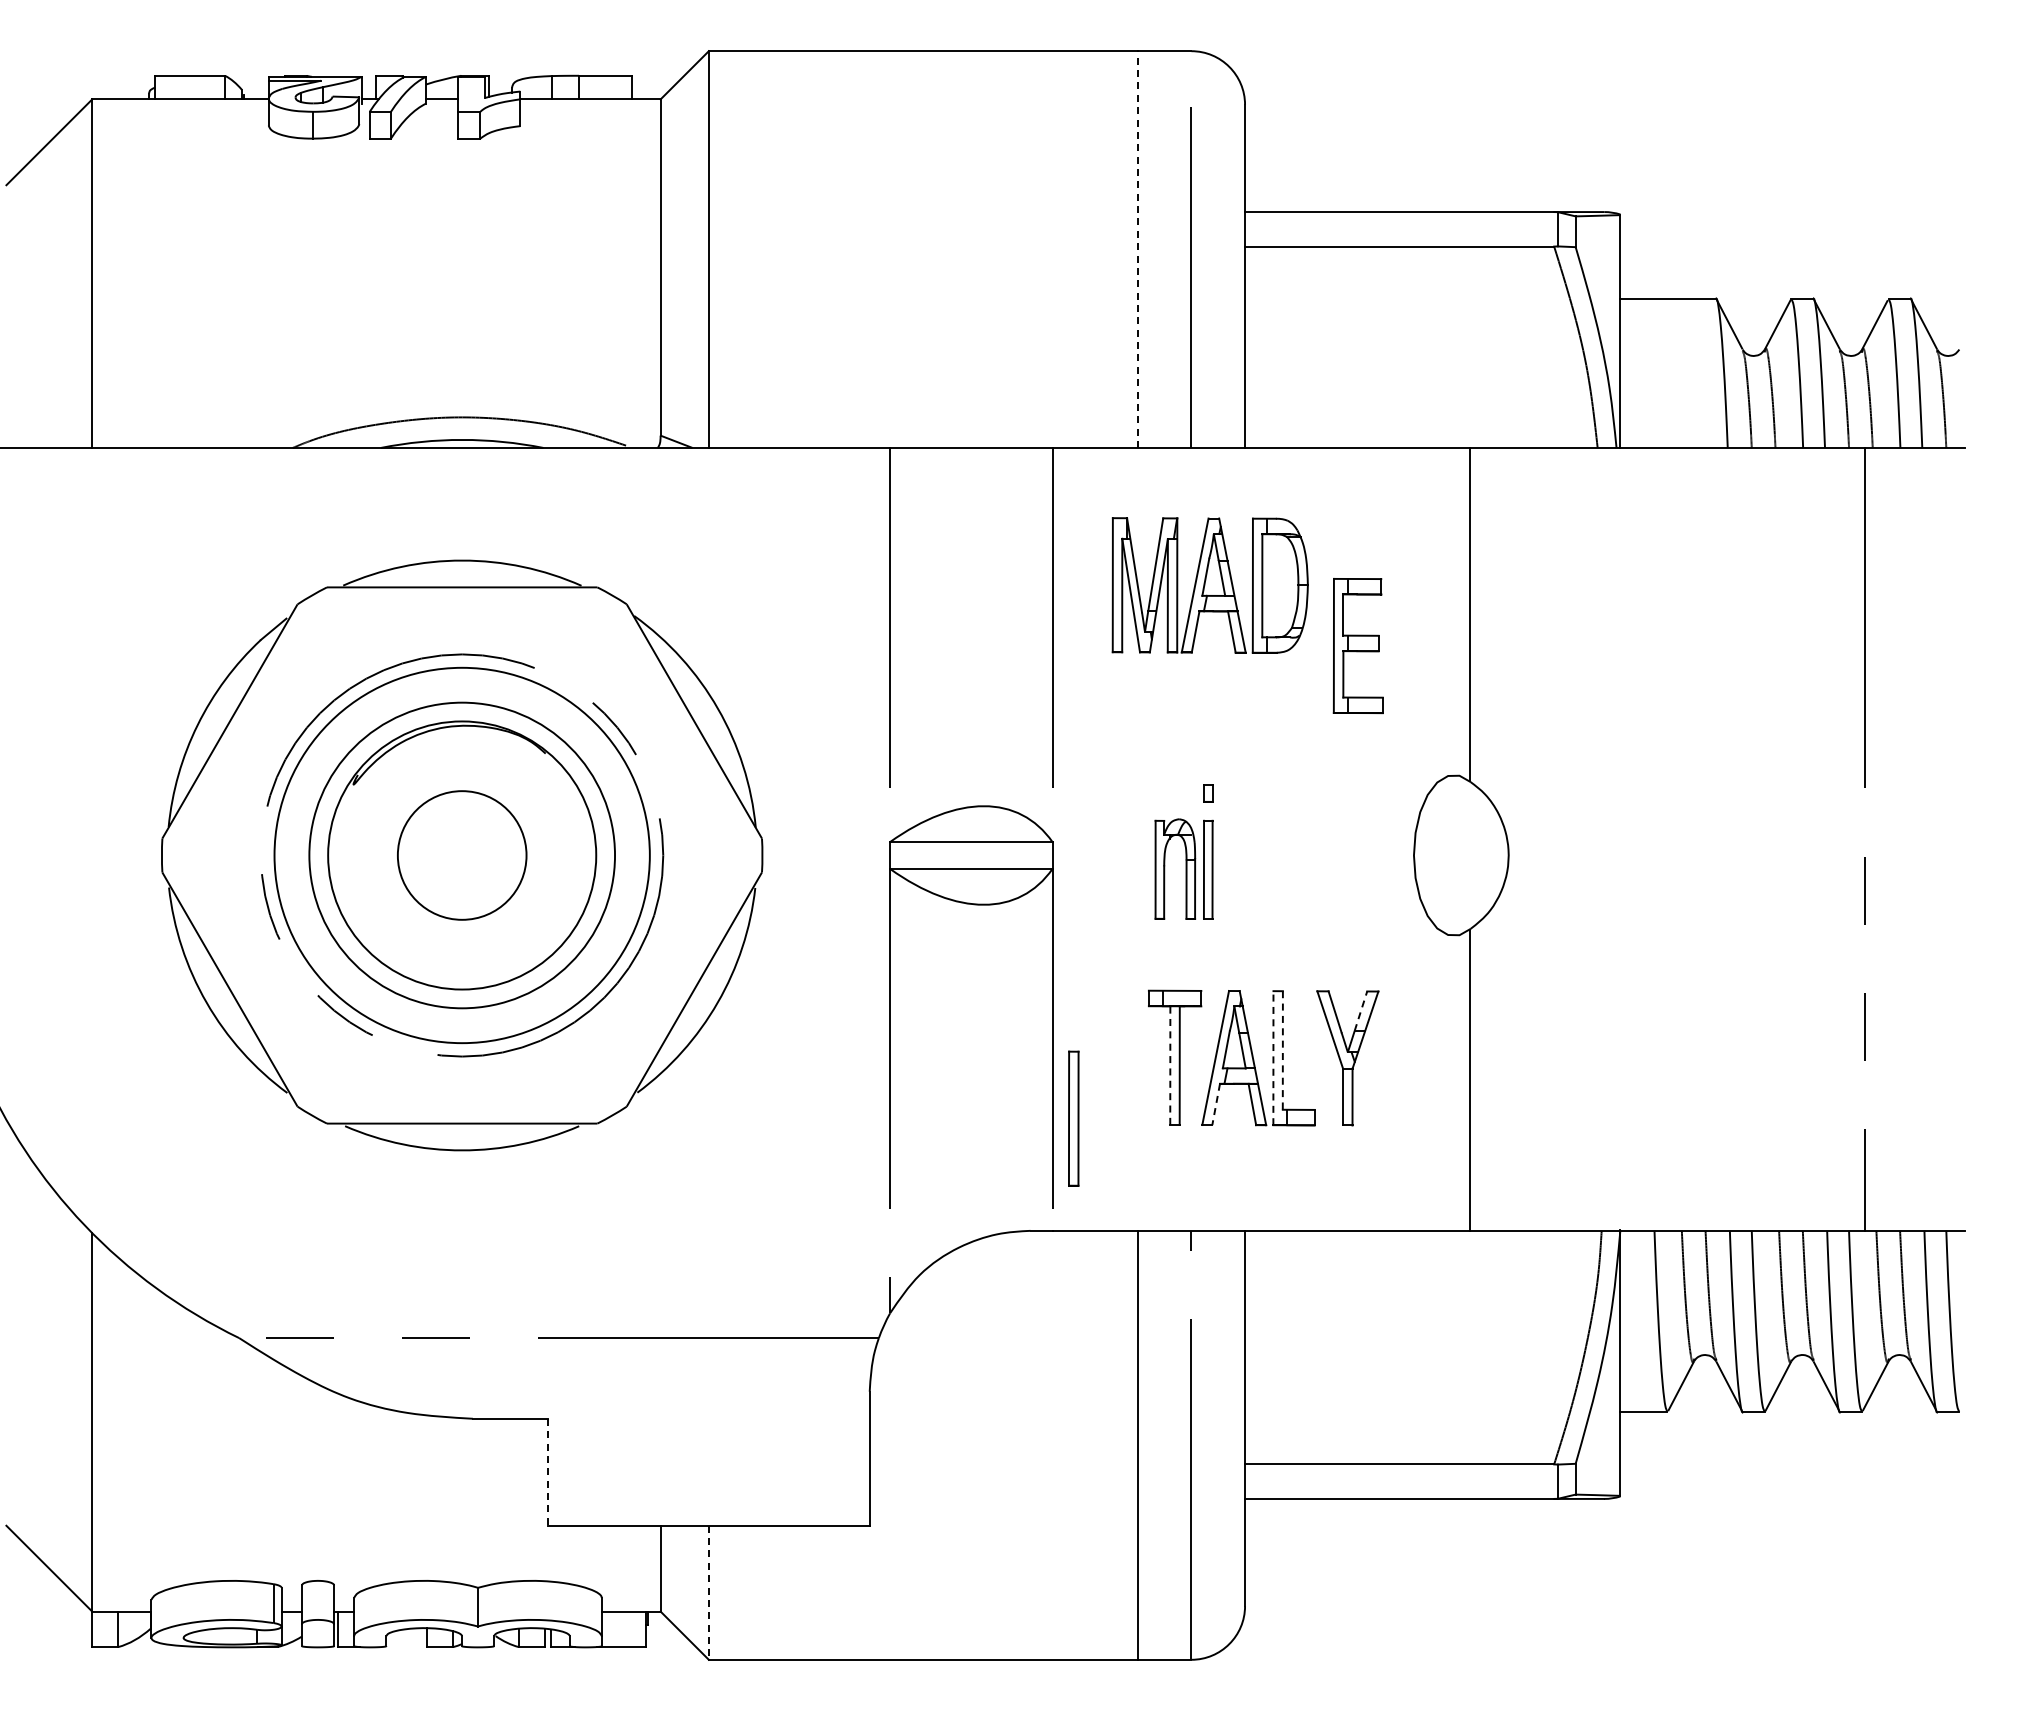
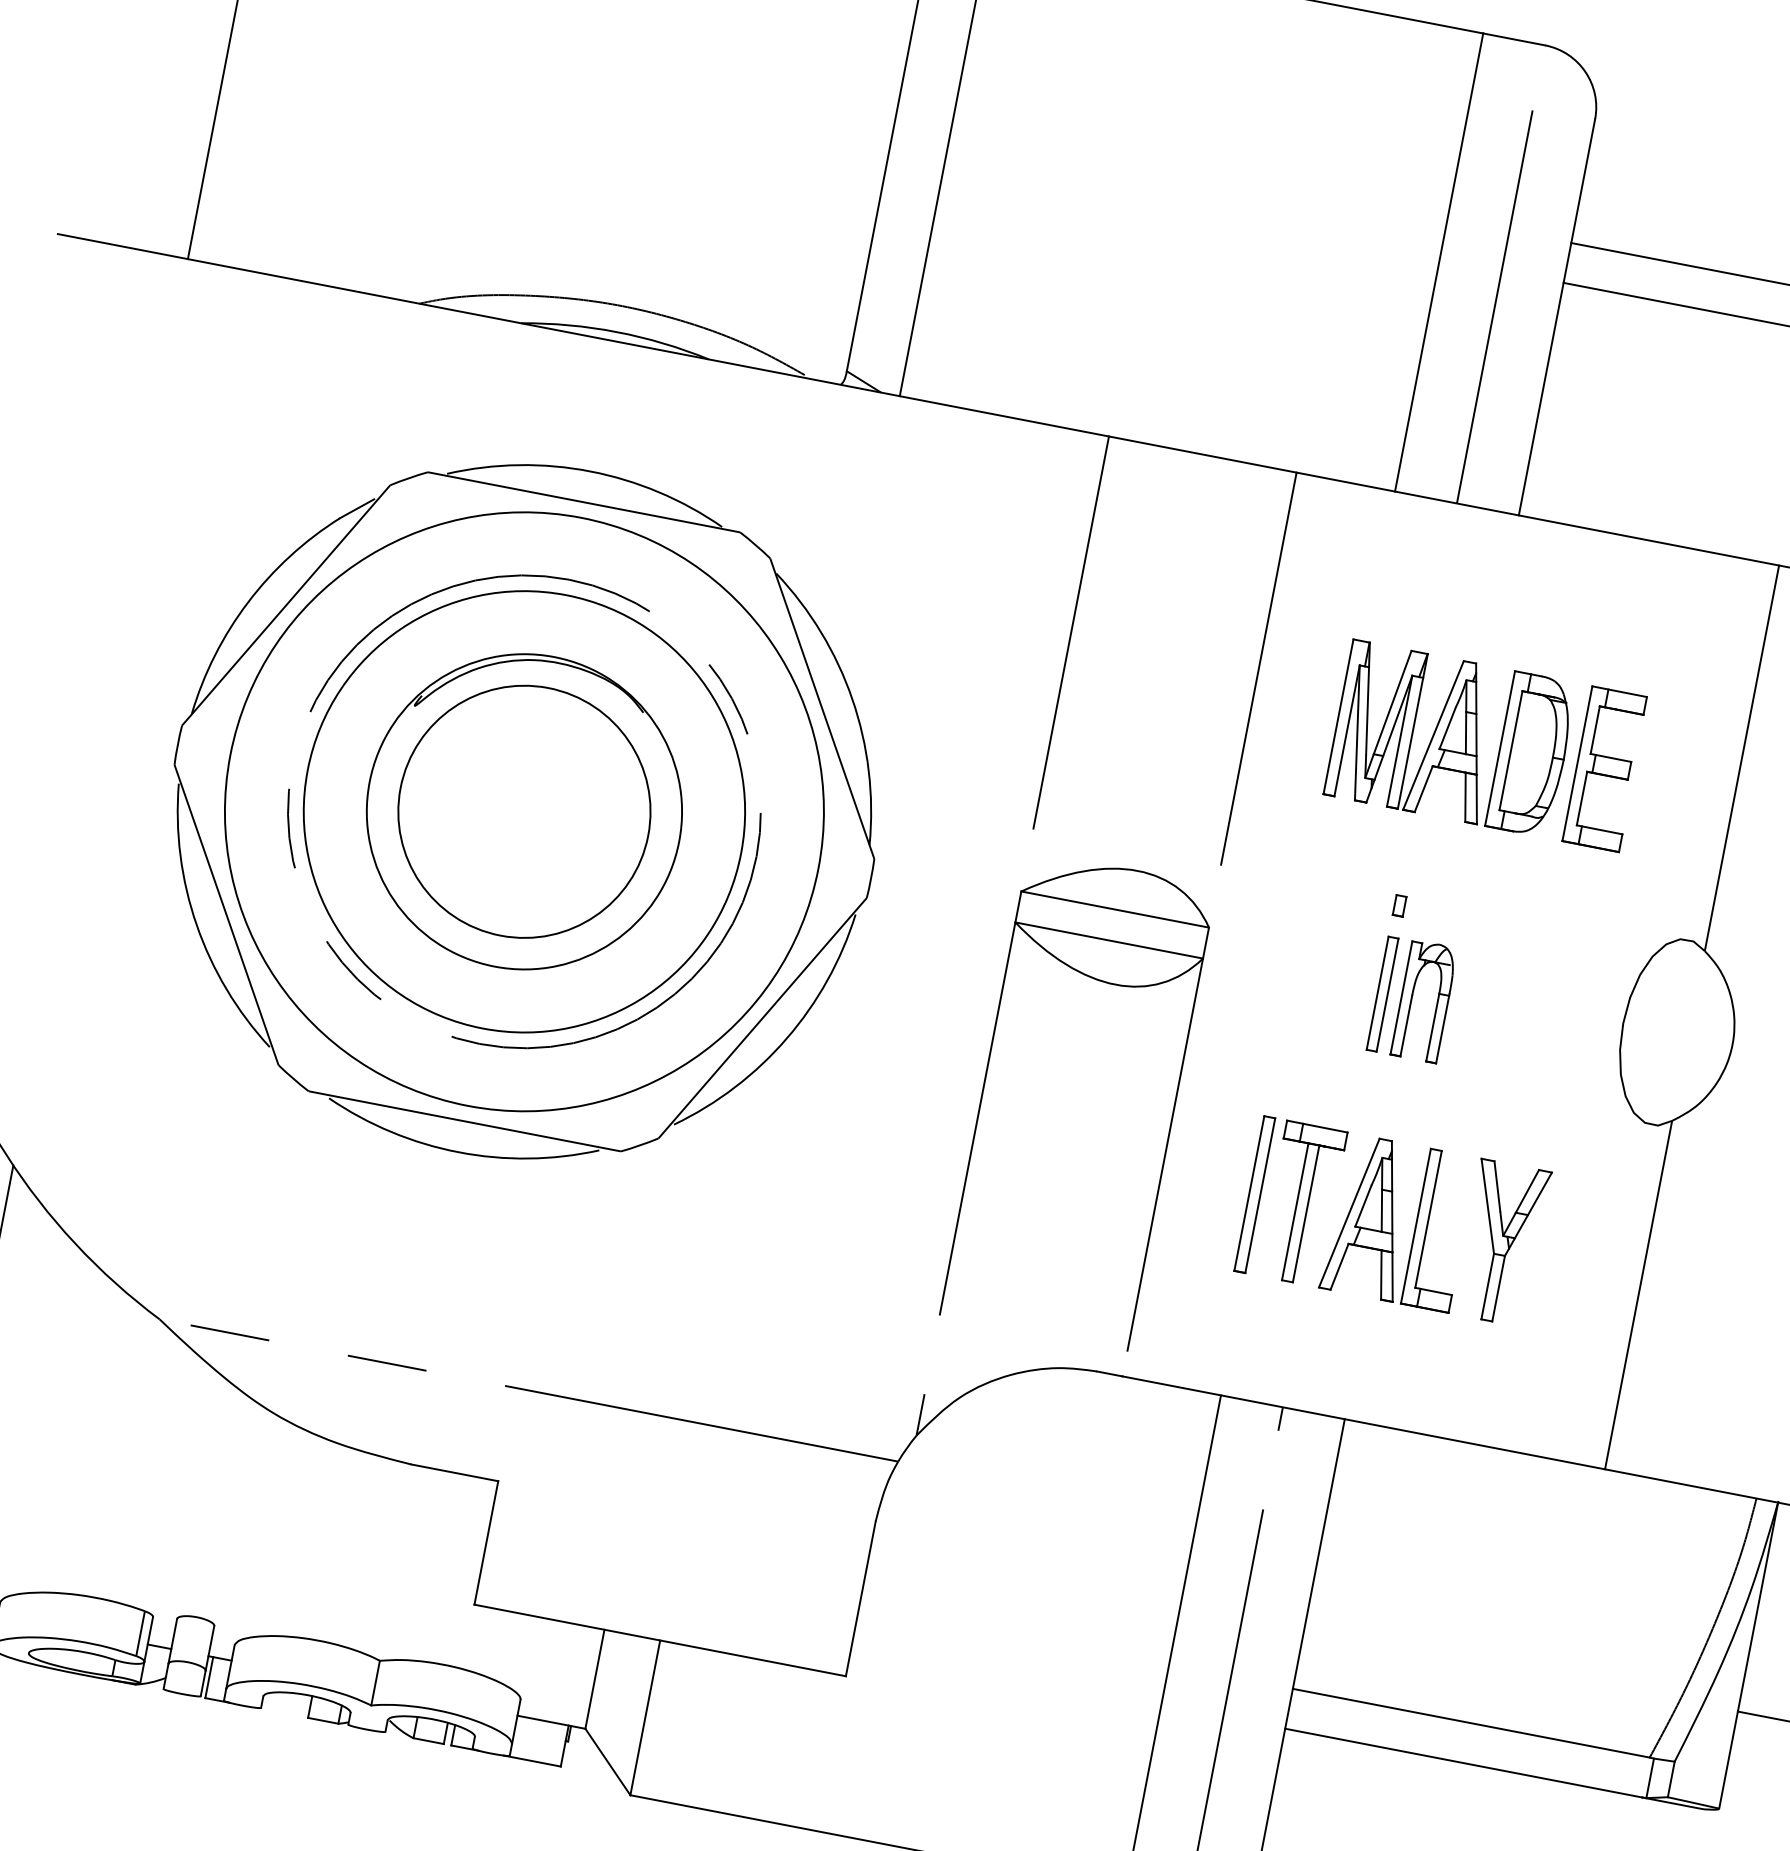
line: (1137, 249) -> (1438, 262), dashed -> solid
part: (1209, 585) -> (1450, 738), moved
circle: (461, 855) -> (523, 811), size x1.67
circle: (461, 855) -> (523, 811), size x1.67
part: (1165, 868) -> (1413, 998), moved
line: (1360, 1011) -> (1526, 1191), dashed -> solid
line: (1282, 1050) -> (1428, 1219), dashed -> solid
line: (1273, 1057) -> (1416, 1225), dashed -> solid
line: (1170, 1065) -> (1295, 1211), dashed -> solid
line: (1216, 1104) -> (1339, 1267), dashed -> solid
part: (1073, 1118) -> (1254, 1194), moved
line: (547, 1472) -> (485, 1543), dashed -> solid
line: (708, 1593) -> (644, 1718), dashed -> solid

